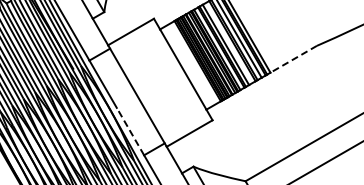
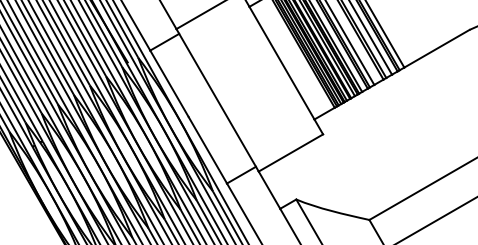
line: (293, 59) -> (436, 49), dashed -> solid
line: (130, 131) -> (207, 150), dashed -> solid

